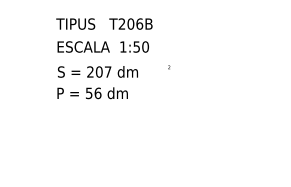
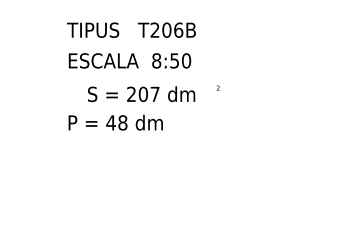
text: (122, 46) -> (155, 60), 1:50 -> 8:50
text: (97, 71) -> (140, 93), moved
text: (93, 93) -> (116, 123), 56 -> 48

